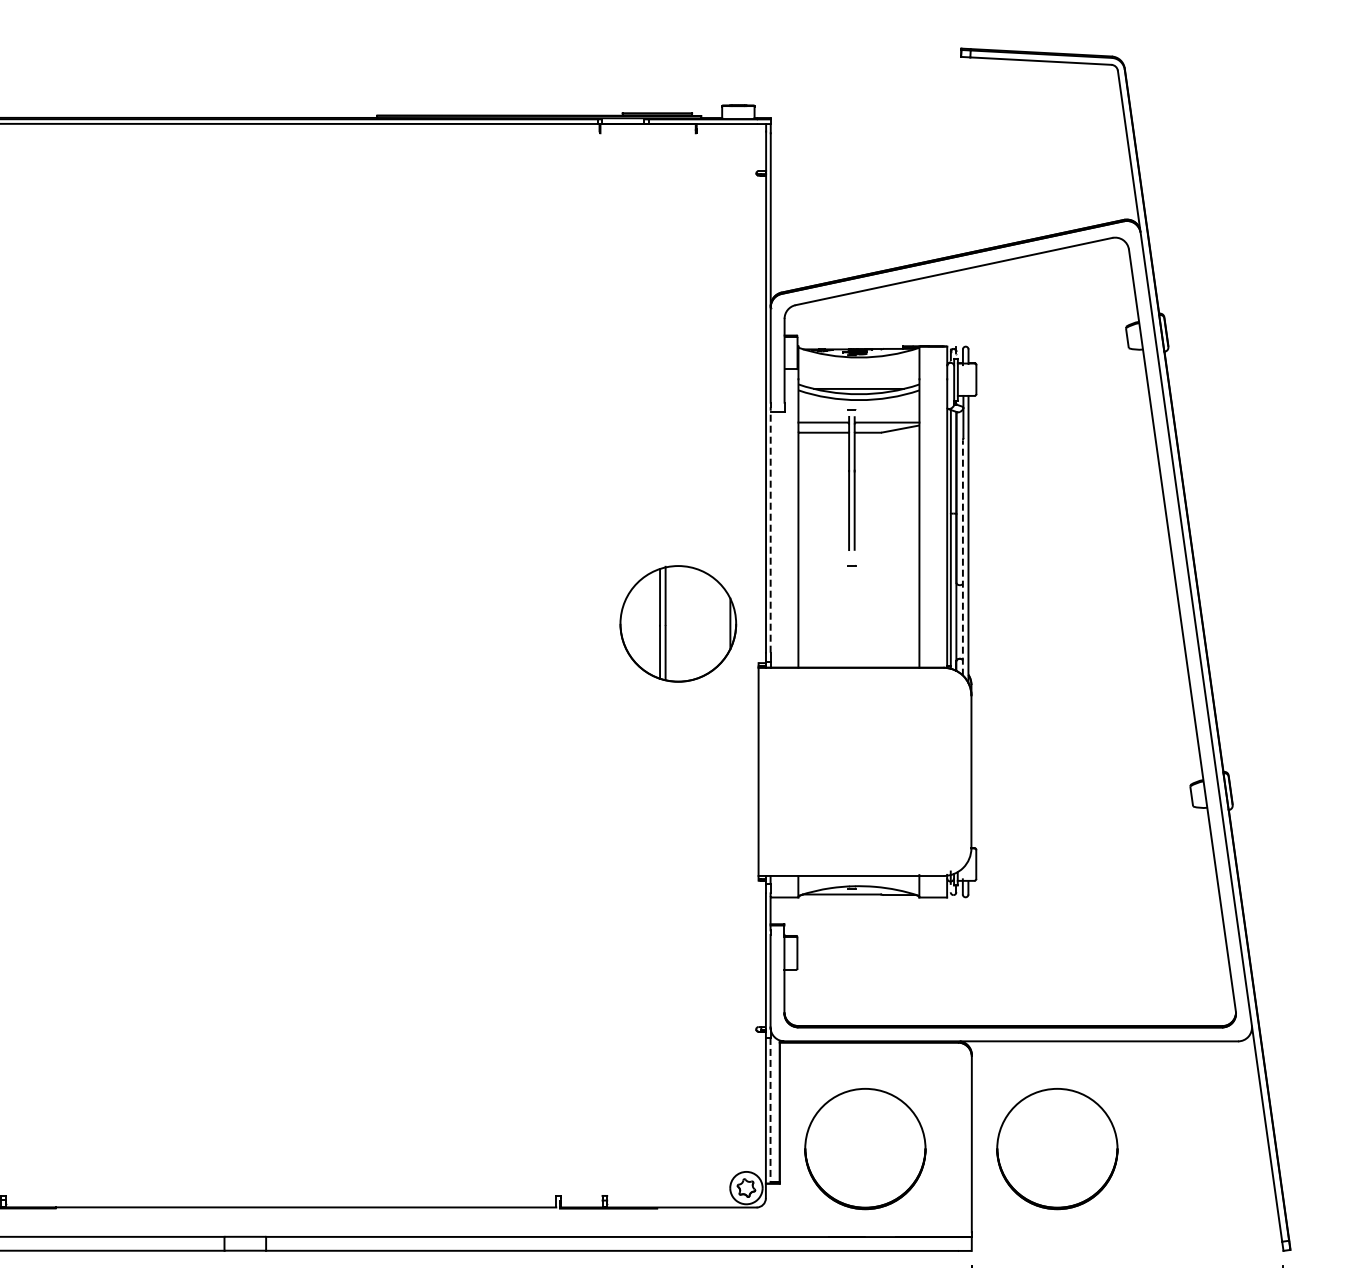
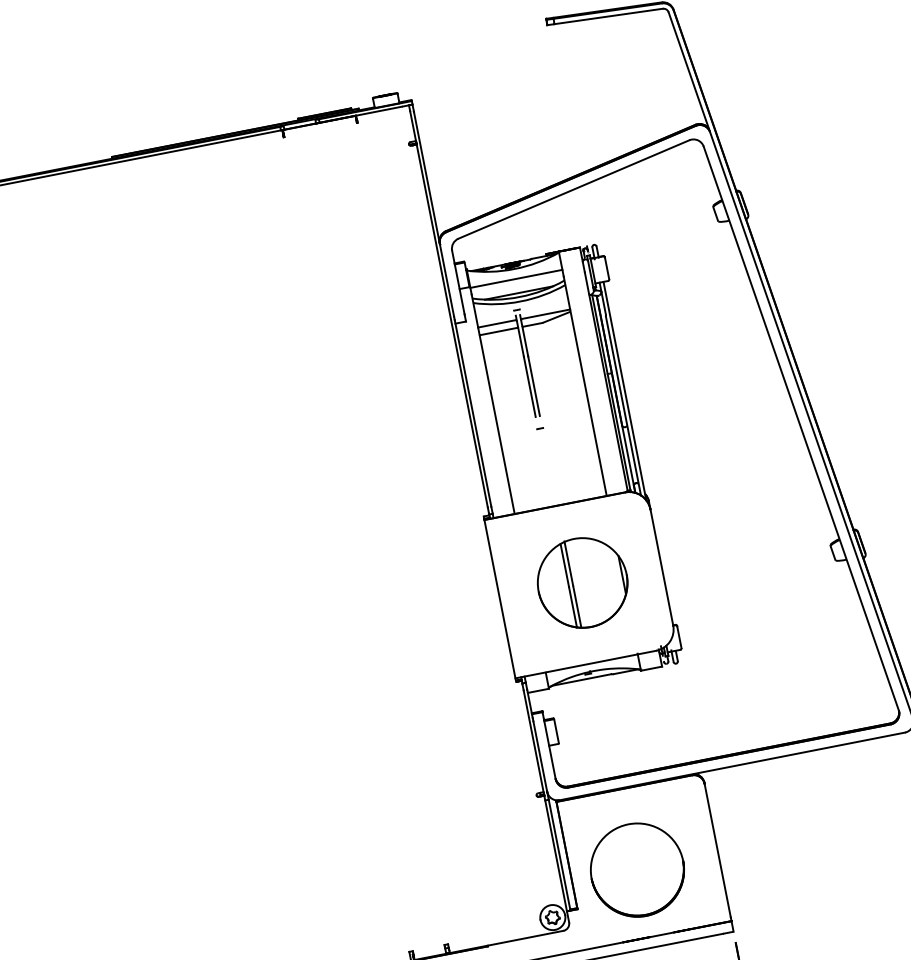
line: (858, 370) -> (516, 278), added
line: (770, 529) -> (472, 413), dashed -> solid
line: (962, 558) -> (623, 406), dashed -> solid
part: (678, 623) -> (582, 582), moved
line: (770, 1110) -> (559, 854), dashed -> solid
part: (1057, 1149) -> (783, 841), removed

